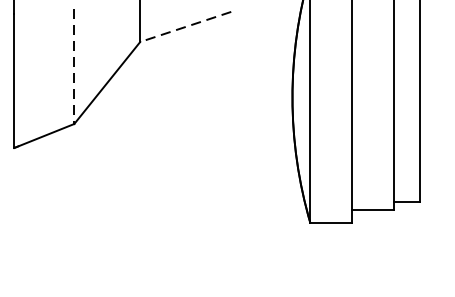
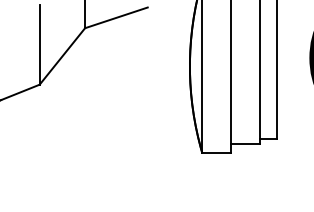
line: (185, 26) -> (116, 17), dashed -> solid
line: (74, 67) -> (39, 45), dashed -> solid

